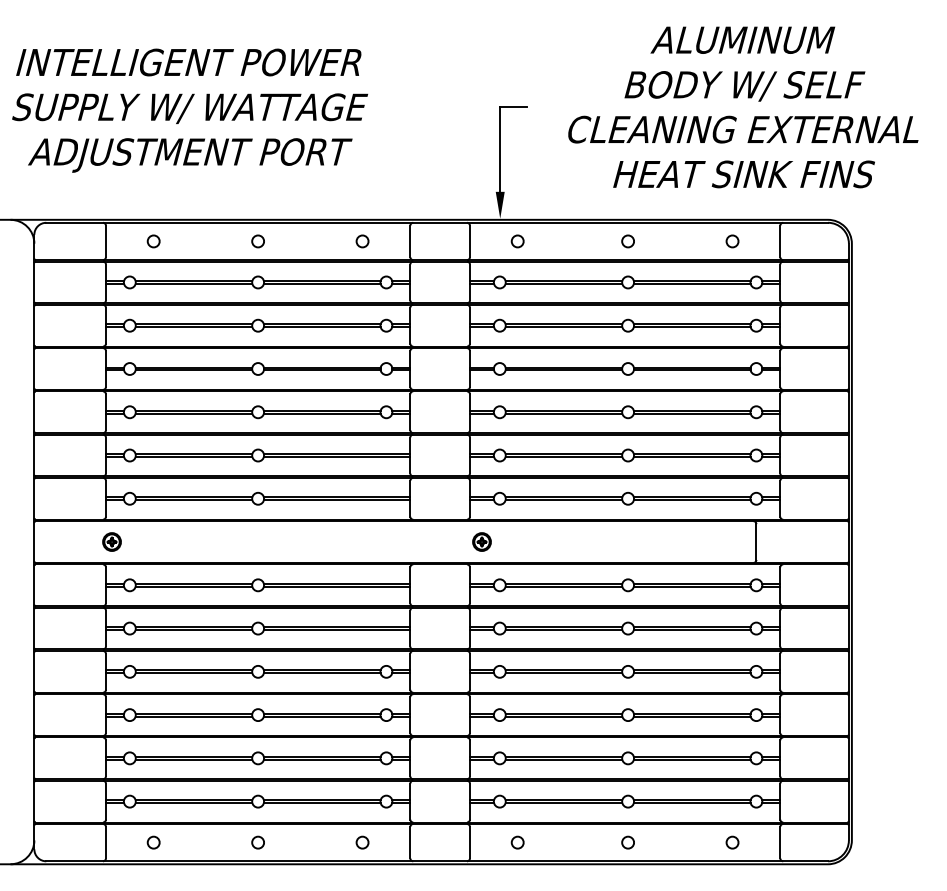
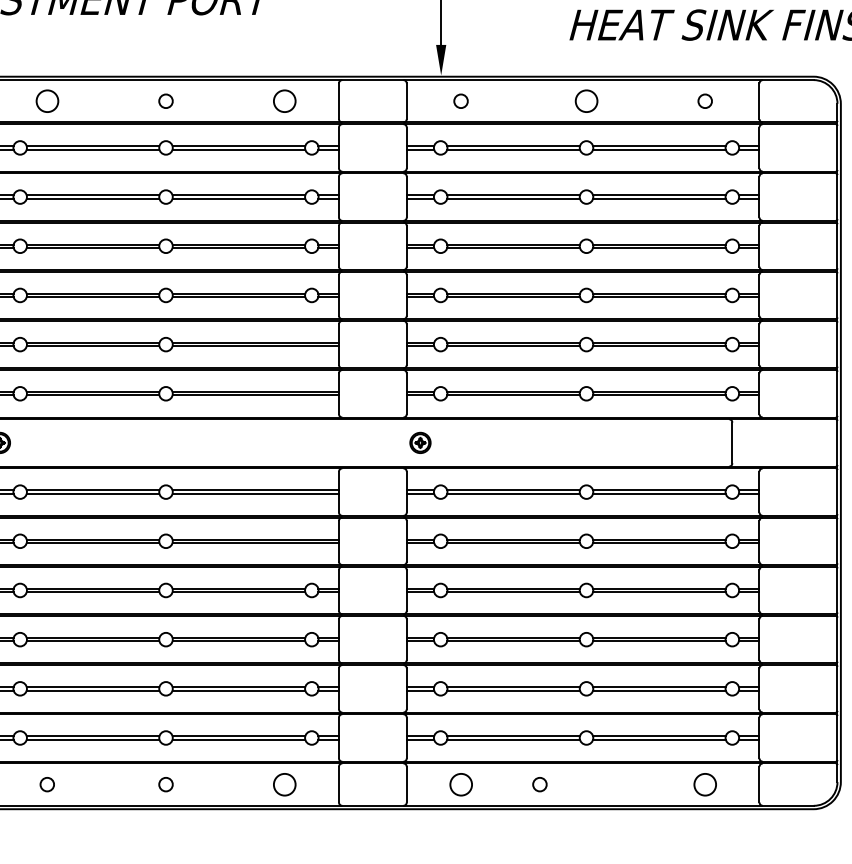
circle: (153, 241) -> (47, 101), size x1.6
circle: (362, 241) -> (284, 101), size x1.6
circle: (627, 241) -> (585, 101), size x1.6
circle: (362, 842) -> (284, 784), size x1.6
circle: (517, 842) -> (460, 784), size x1.6
circle: (627, 842) -> (539, 784), moved
circle: (732, 842) -> (705, 784), size x1.6

